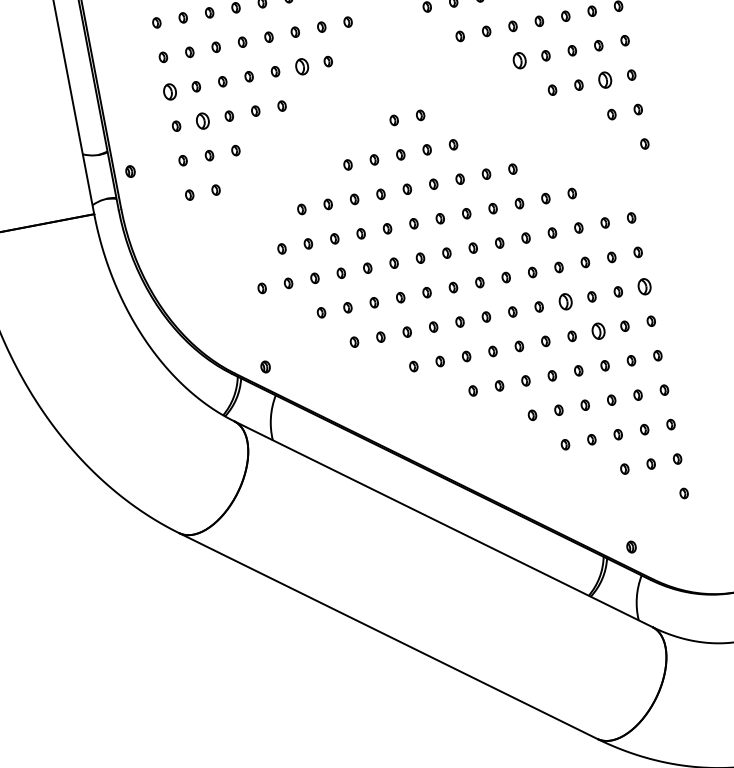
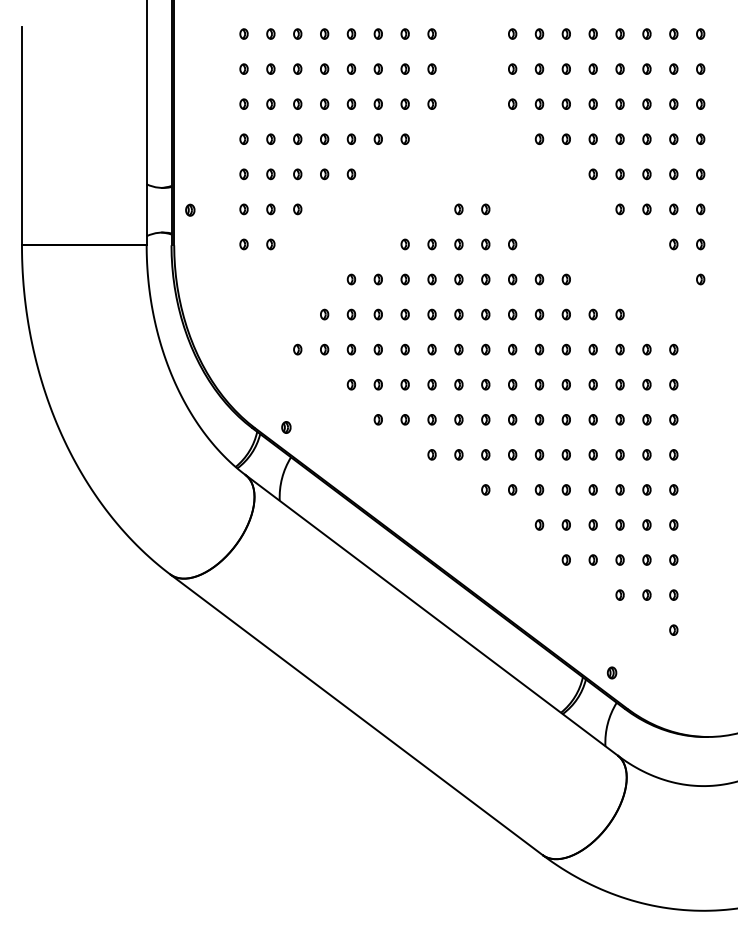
part: (518, 61) -> (592, 174), size x0.62
part: (300, 66) -> (377, 138), size x0.62
part: (605, 80) -> (673, 209), size x0.62
part: (169, 91) -> (243, 138), size x0.62
part: (202, 121) -> (270, 174), size x0.62
part: (644, 286) -> (673, 419), size x0.62
part: (564, 301) -> (592, 419), size x0.62
part: (597, 331) -> (619, 454), size x0.62

